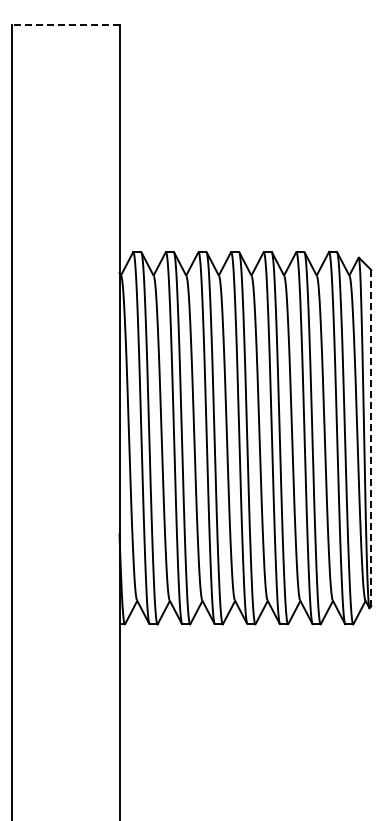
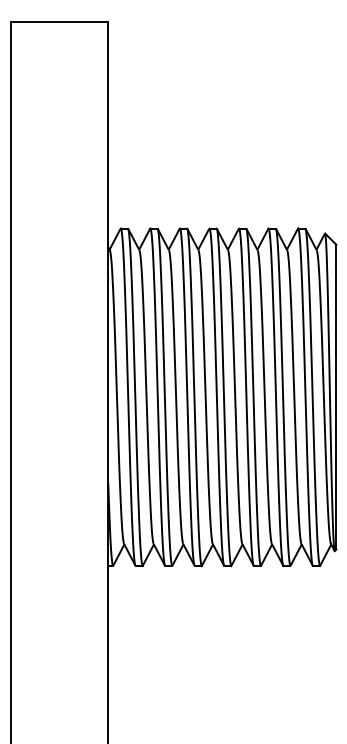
line: (65, 24) -> (59, 22), dashed -> solid
line: (371, 438) -> (336, 397), dashed -> solid

